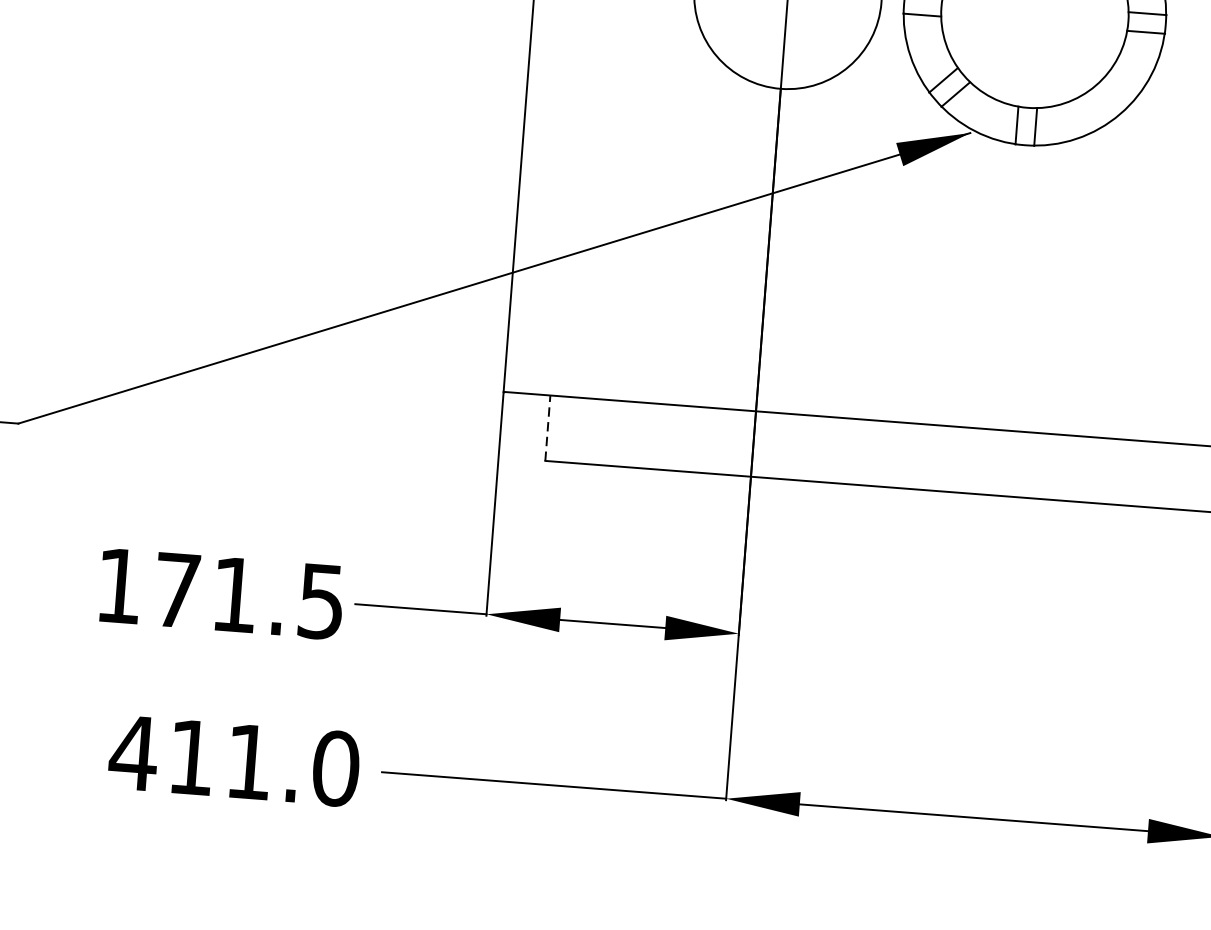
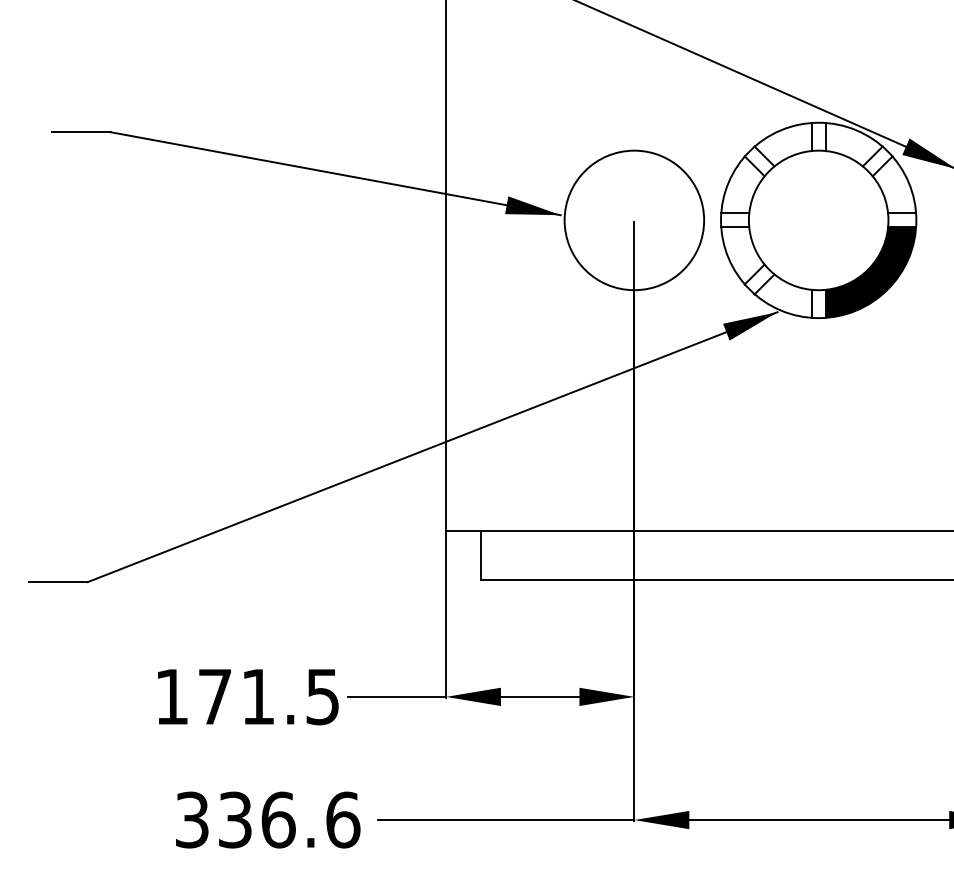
fill: (1098, 89) -> (870, 272), added
line: (547, 427) -> (480, 554), dashed -> solid
text: (234, 760) -> (267, 819), 411.0 -> 336.6

